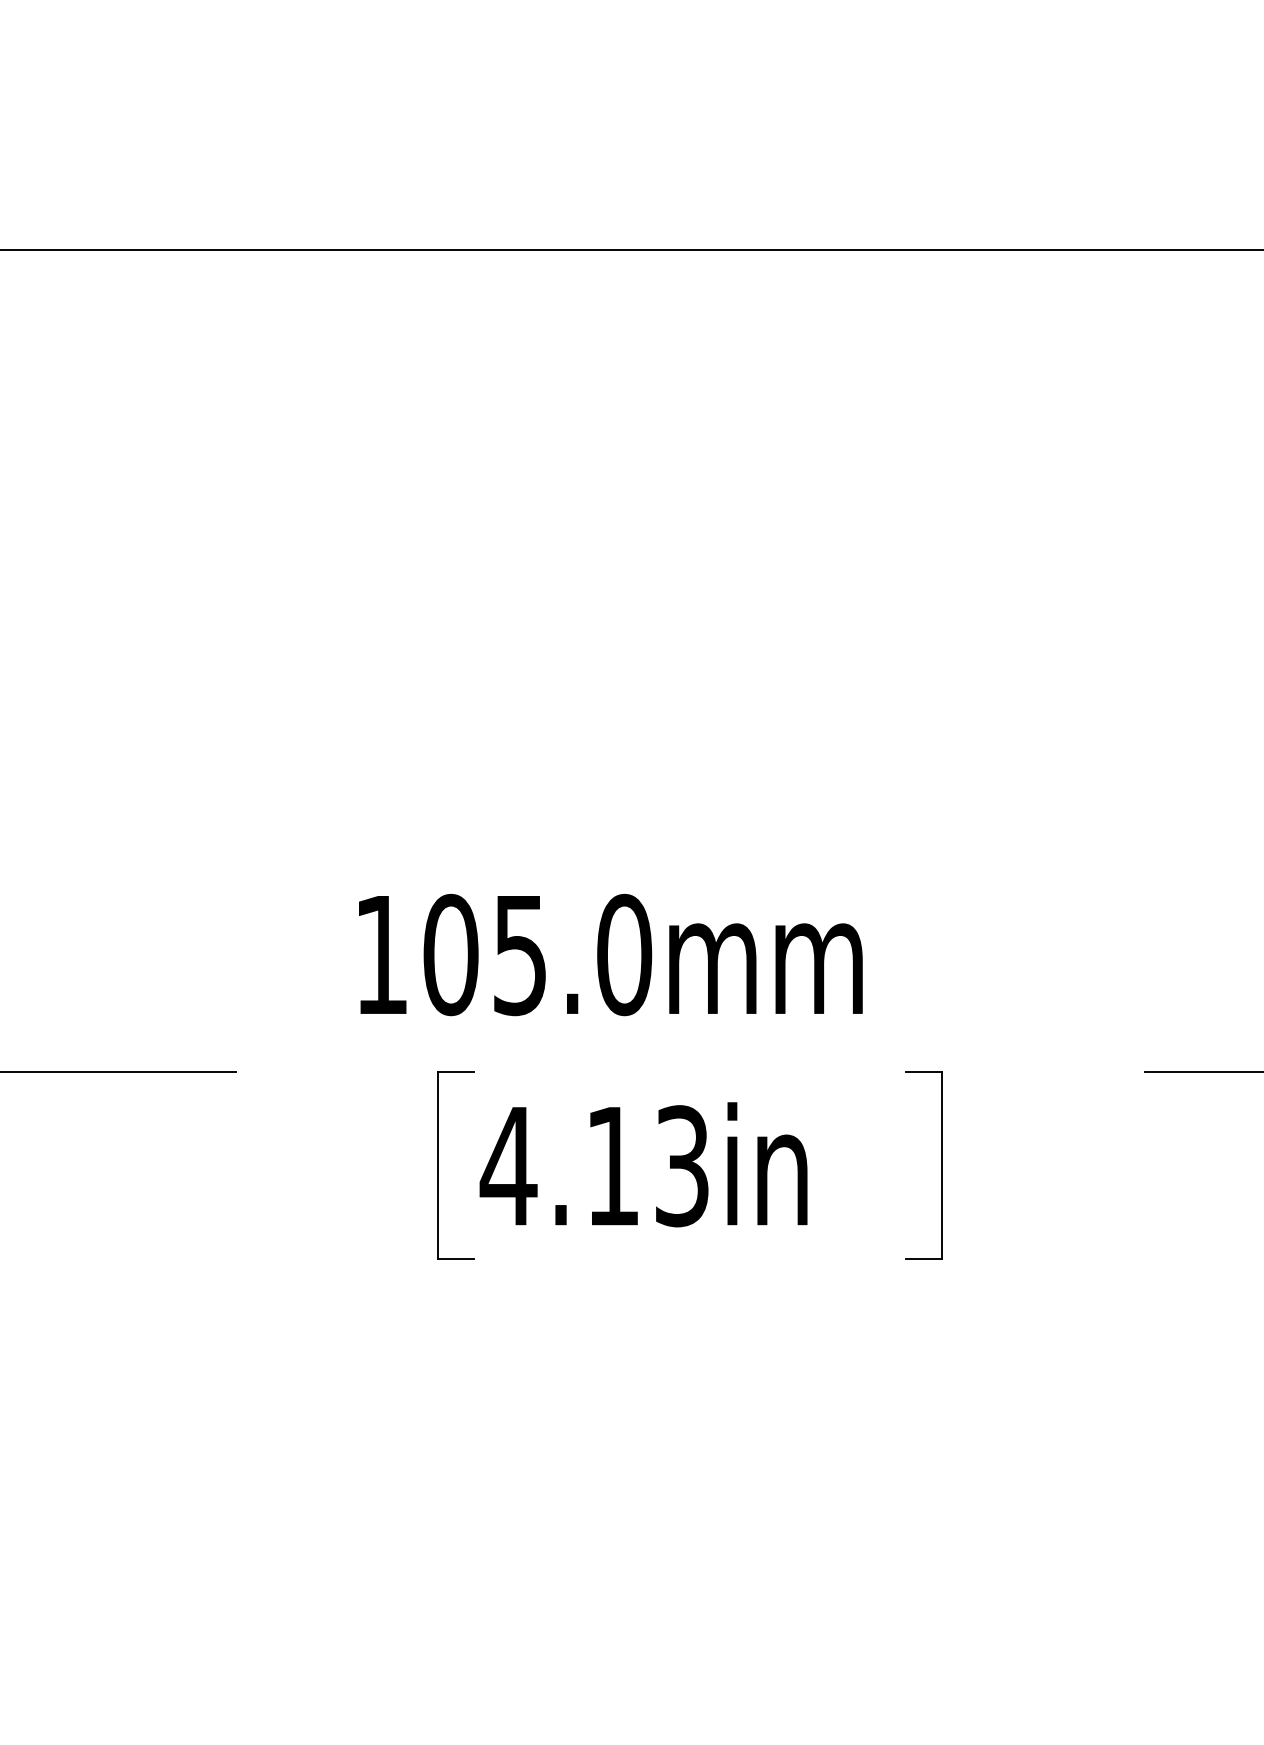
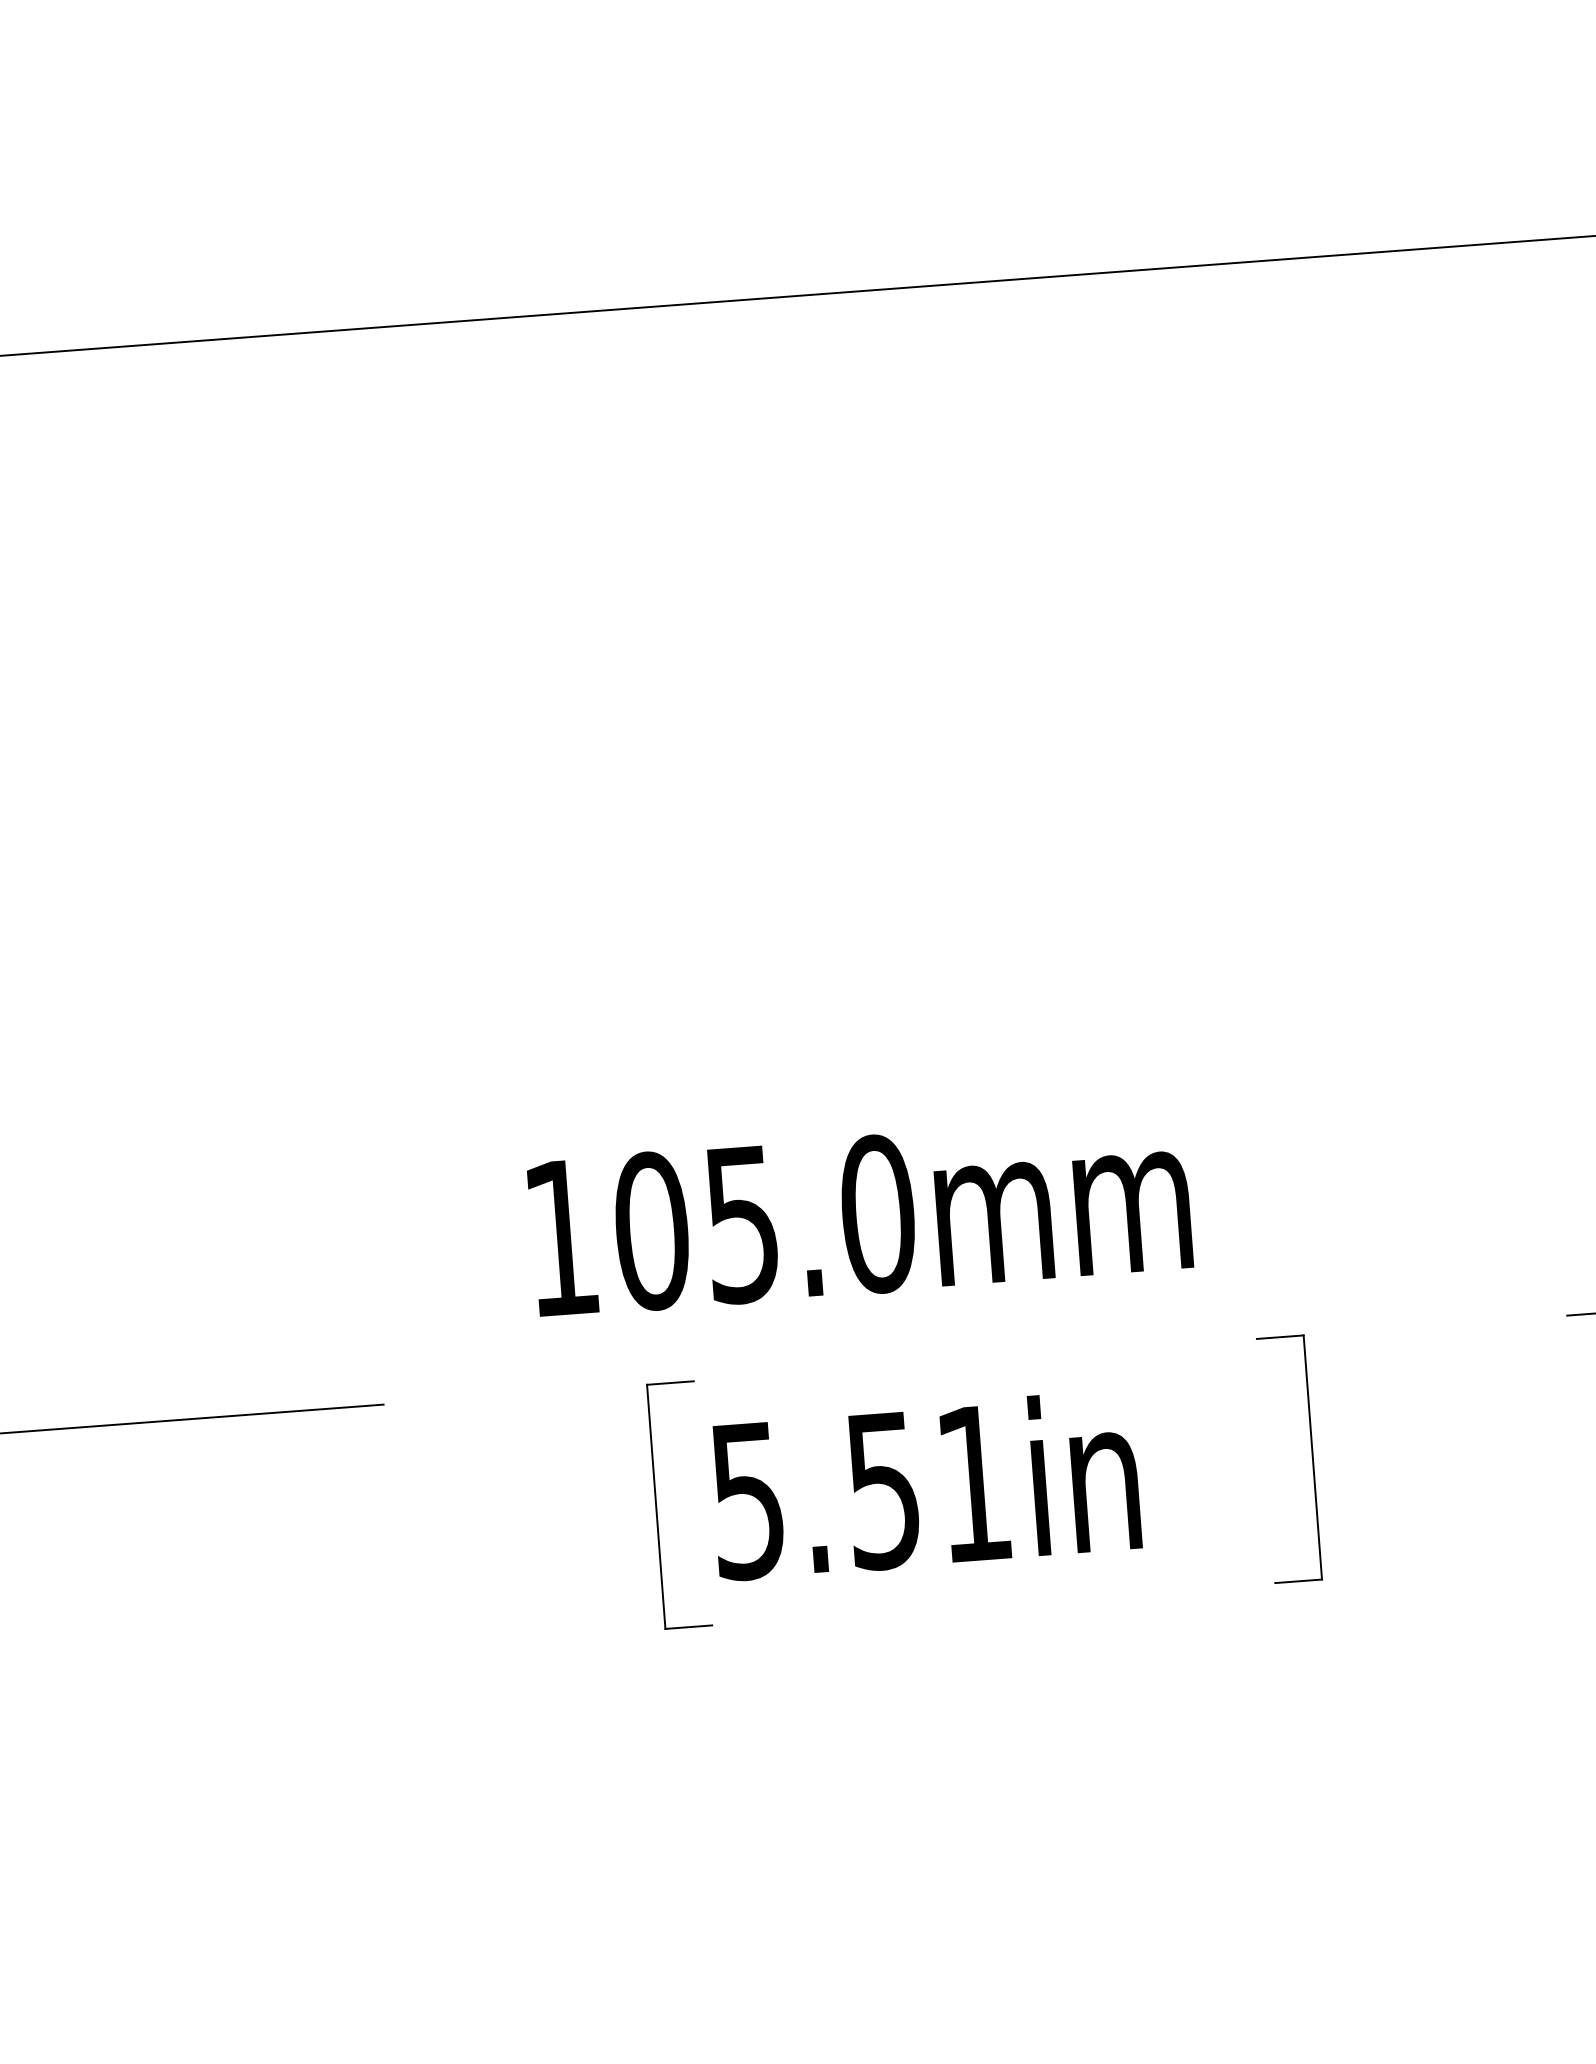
text: (593, 1166) -> (858, 1492), 4.13in -> 5.51in

